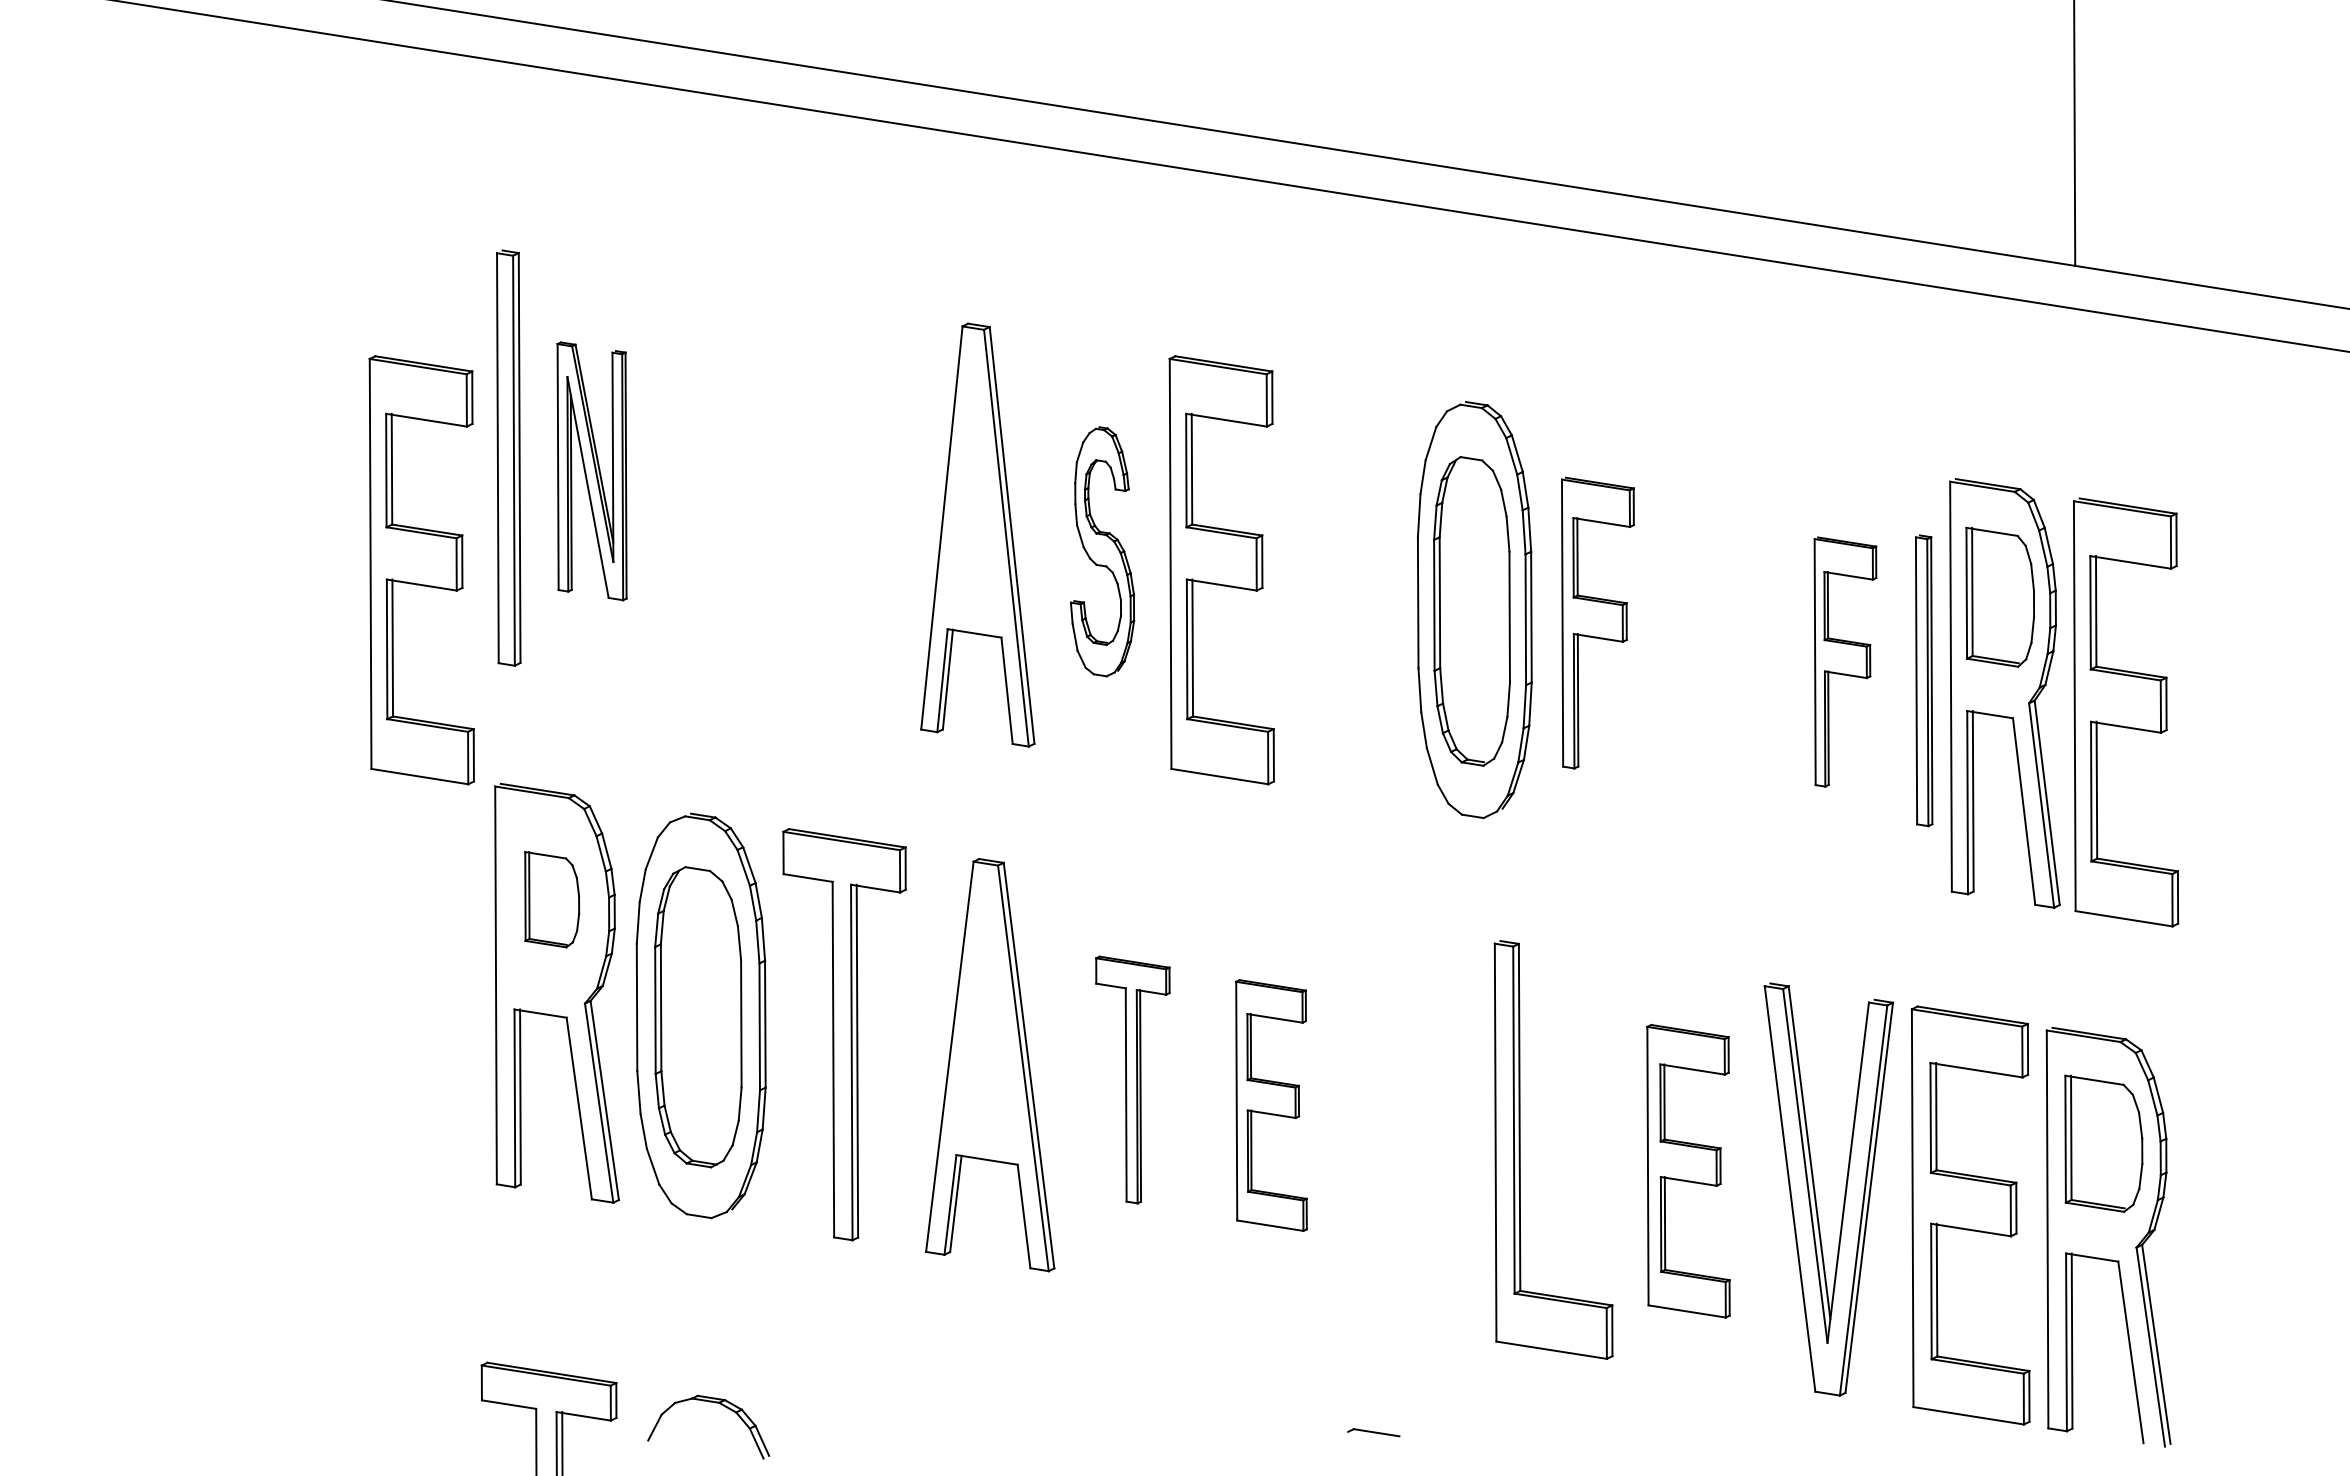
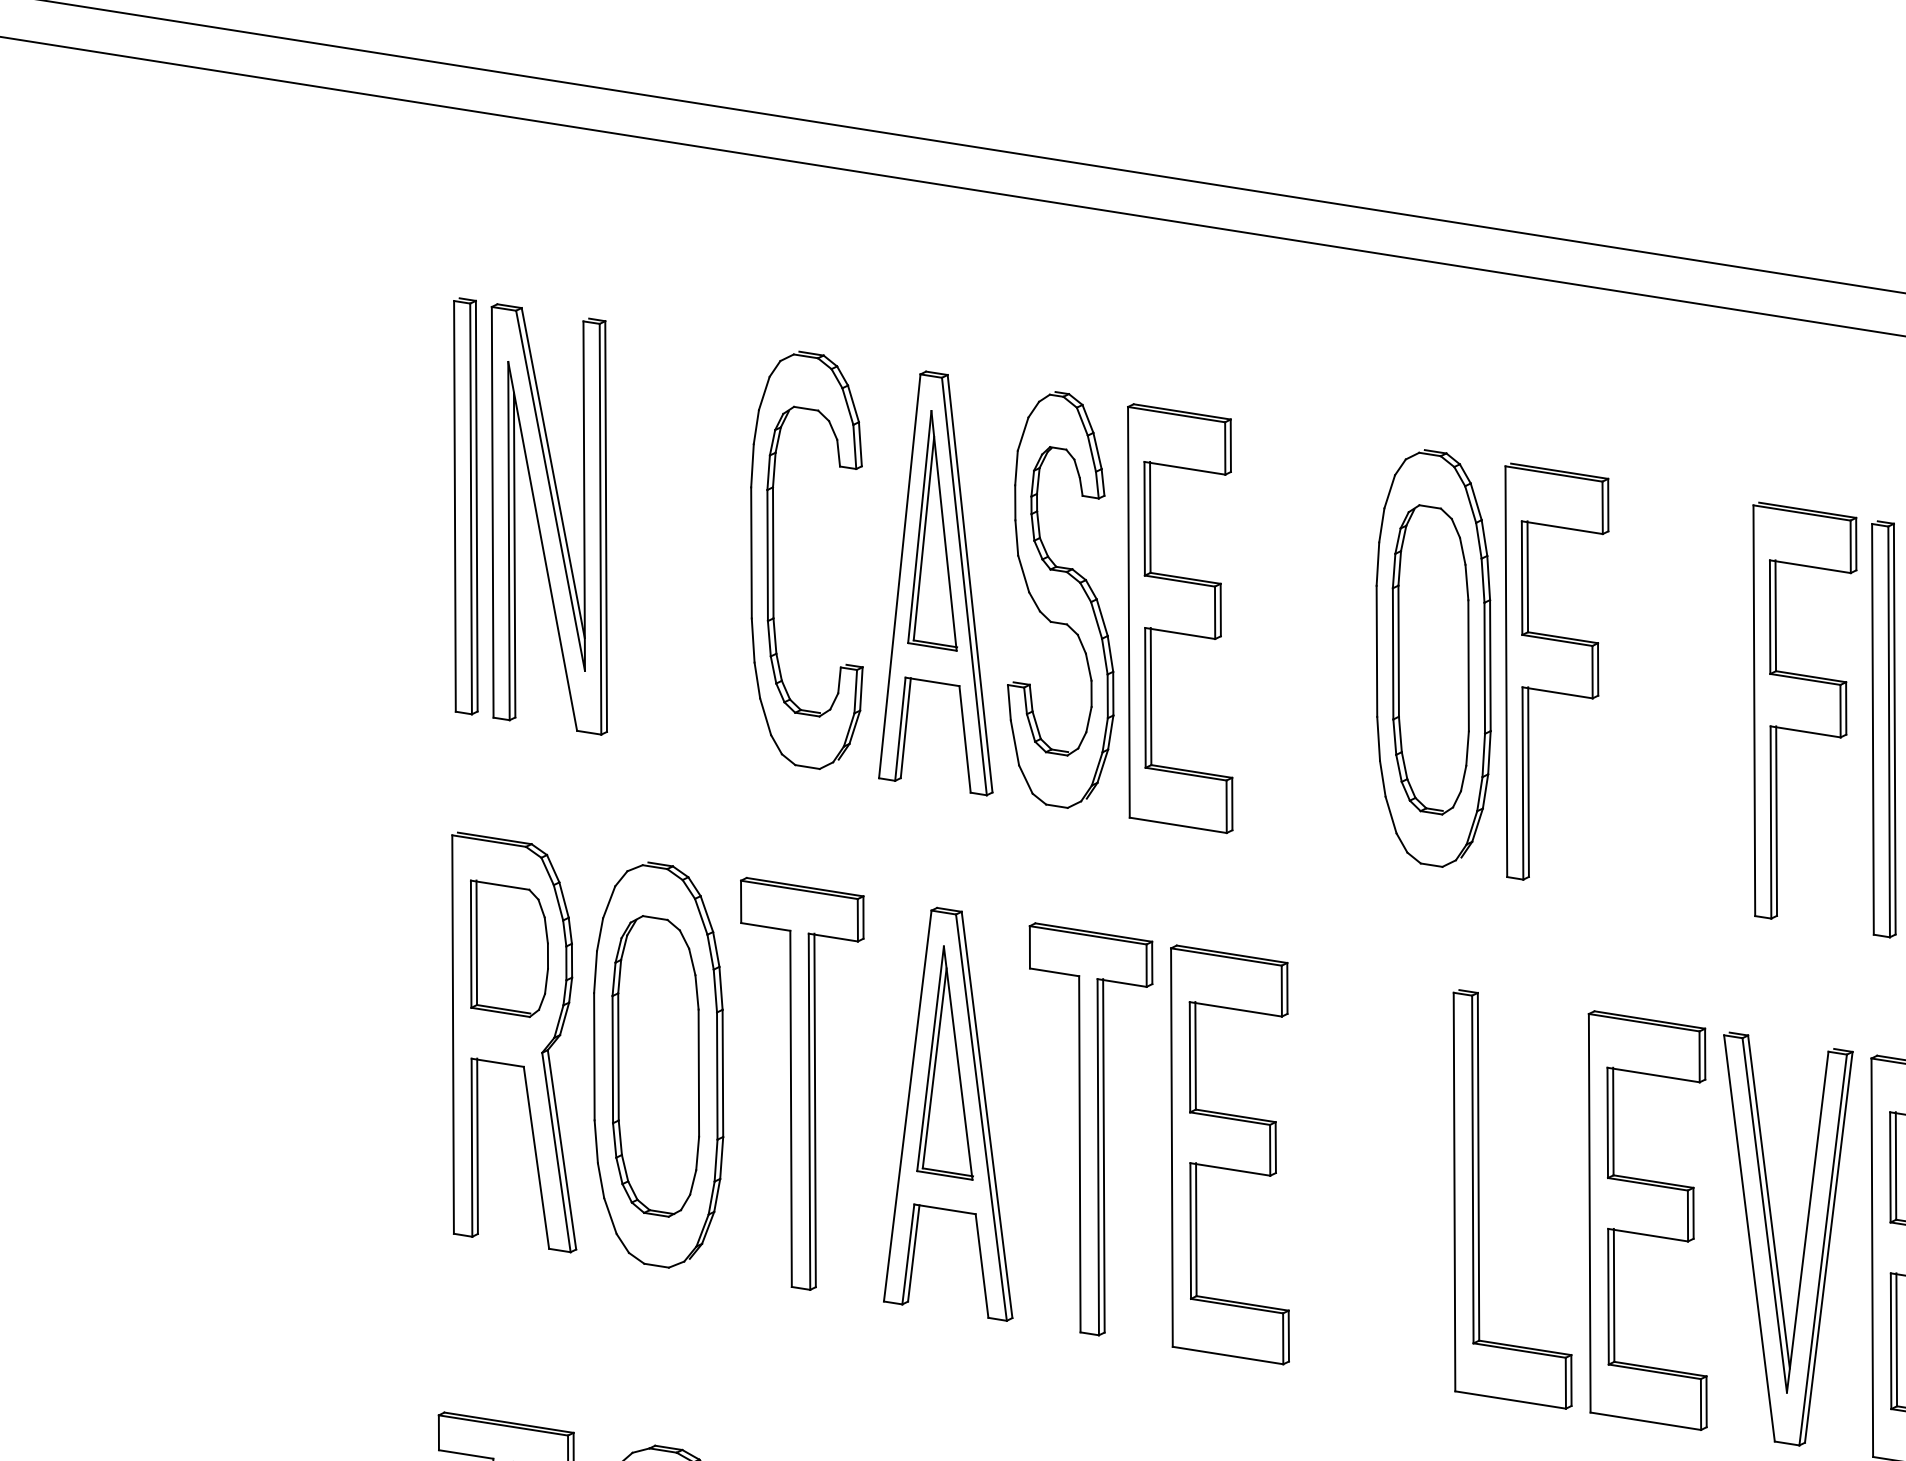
part: (591, 471) -> (548, 519), size x1.67
part: (974, 482) -> (932, 530), added
part: (816, 511) -> (774, 559), added
part: (1102, 551) -> (1060, 599), size x1.67
part: (421, 570) -> (378, 618), removed
part: (1597, 622) -> (1556, 670), size x1.43
part: (1845, 661) -> (1805, 710), size x1.67
part: (1923, 680) -> (1883, 729), size x1.43
part: (551, 899) -> (508, 948), size x1.43
part: (986, 1013) -> (944, 1062), added
part: (1132, 1079) -> (1090, 1128), size x1.67
part: (1271, 1105) -> (1229, 1154), size x1.67
part: (1688, 1171) -> (1647, 1220), size x1.43

